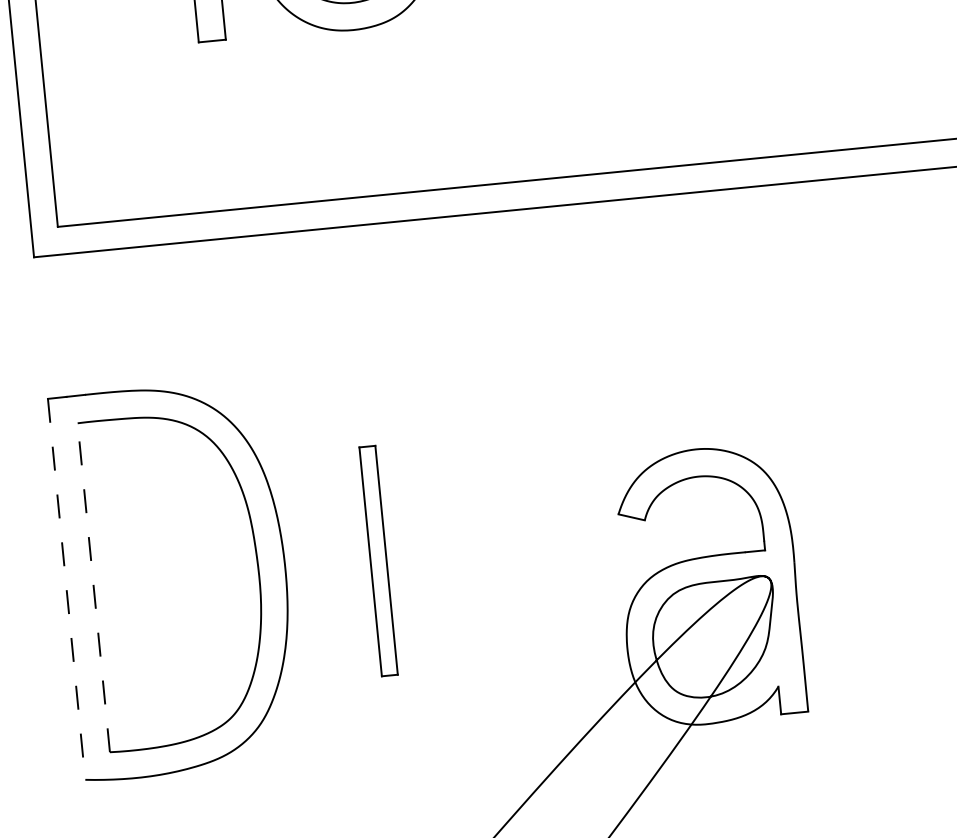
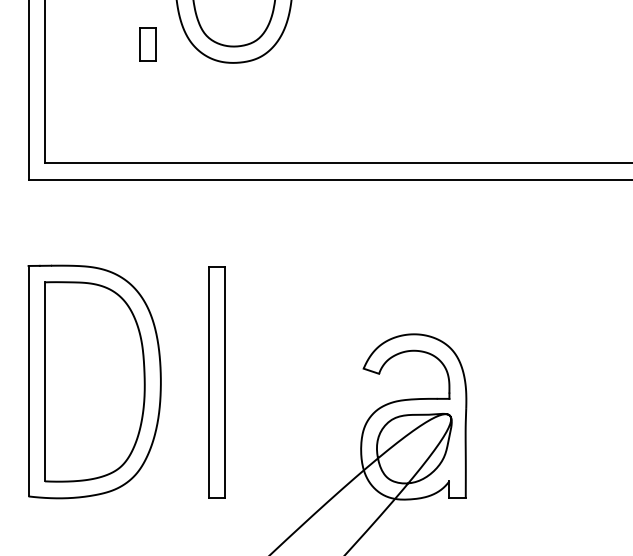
part: (377, 561) -> (216, 382), size x1.67
line: (92, 587) -> (44, 381), dashed -> solid
line: (66, 589) -> (28, 381), dashed -> solid

